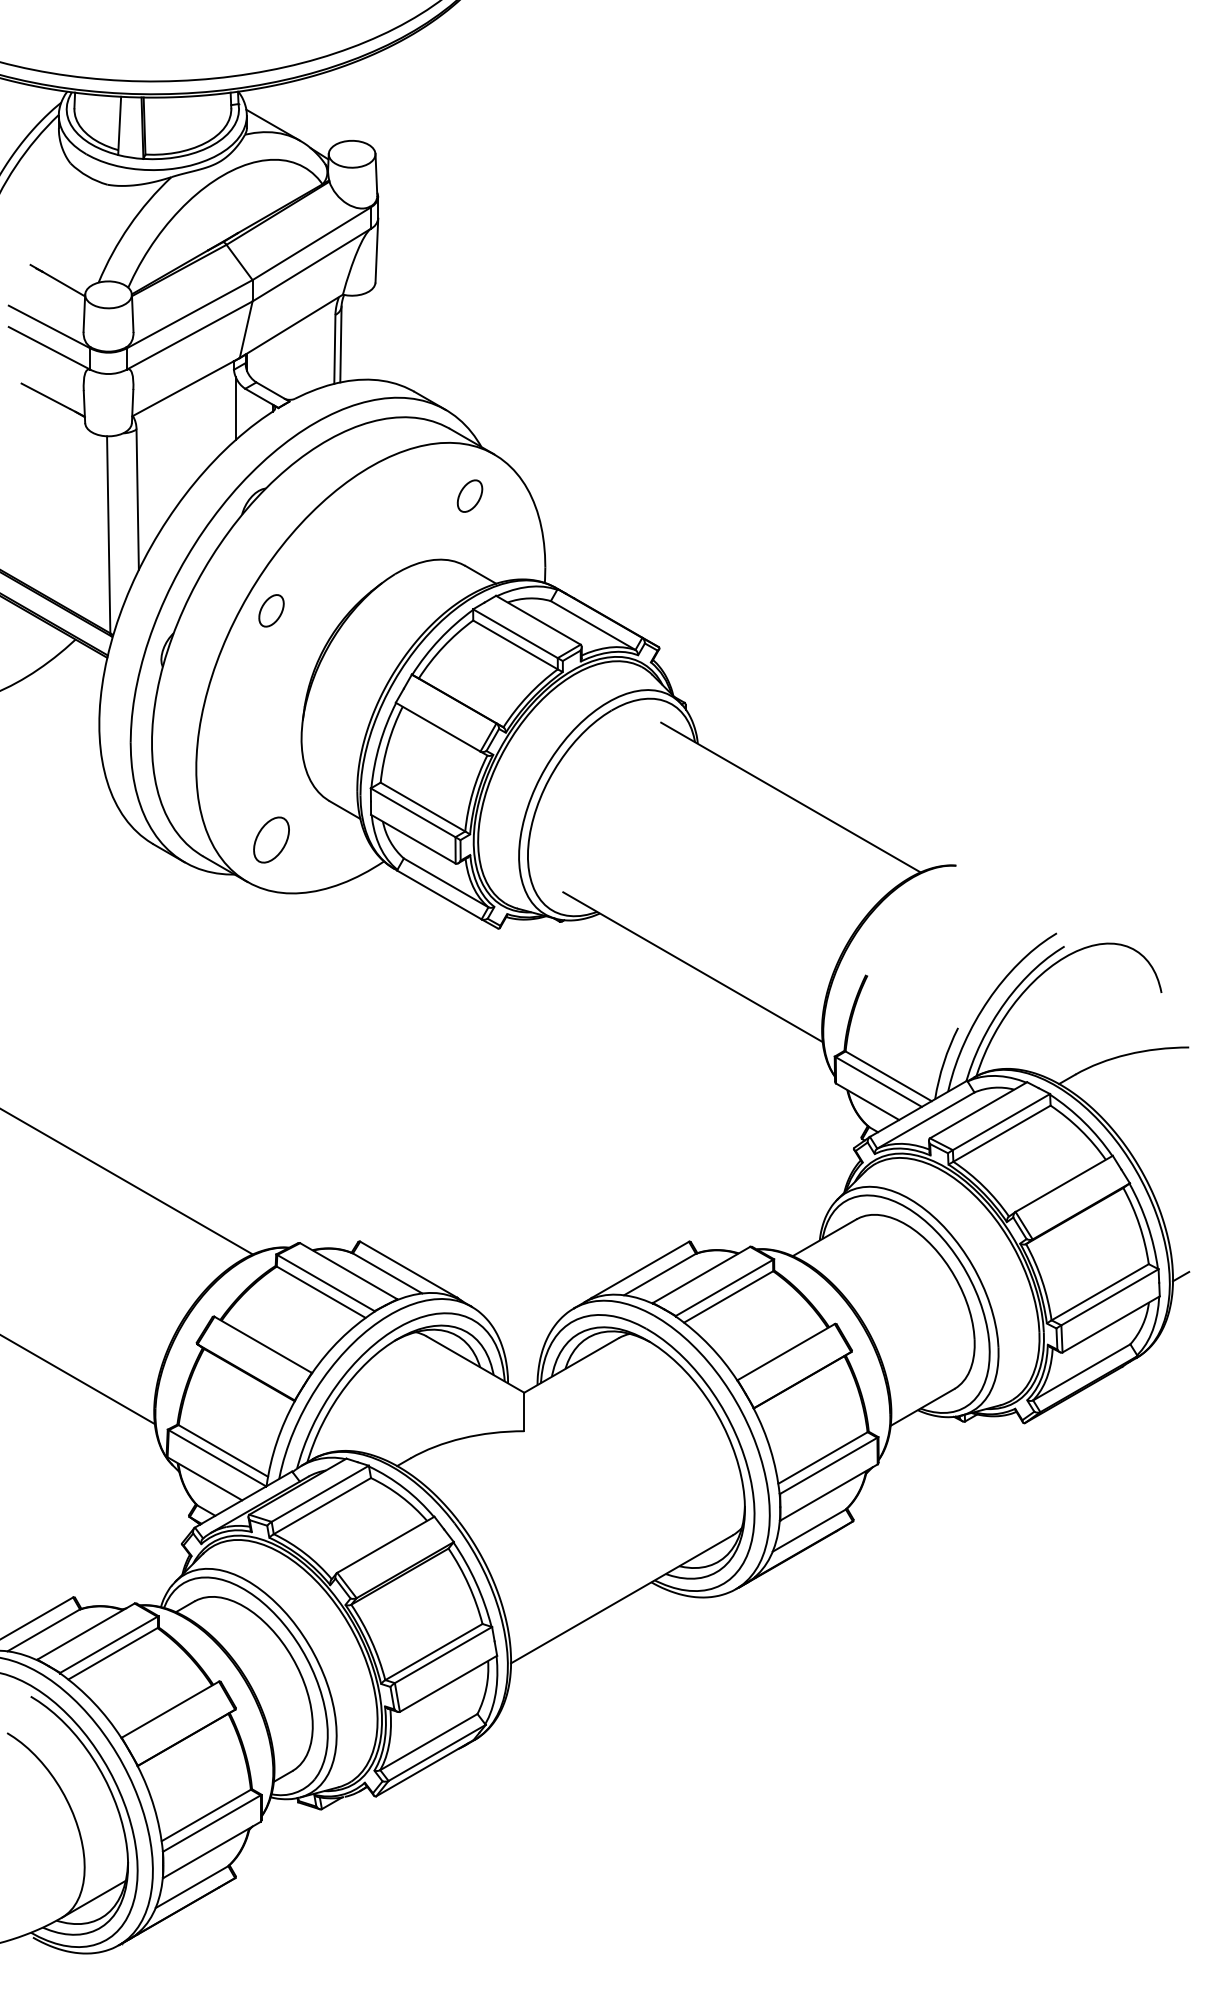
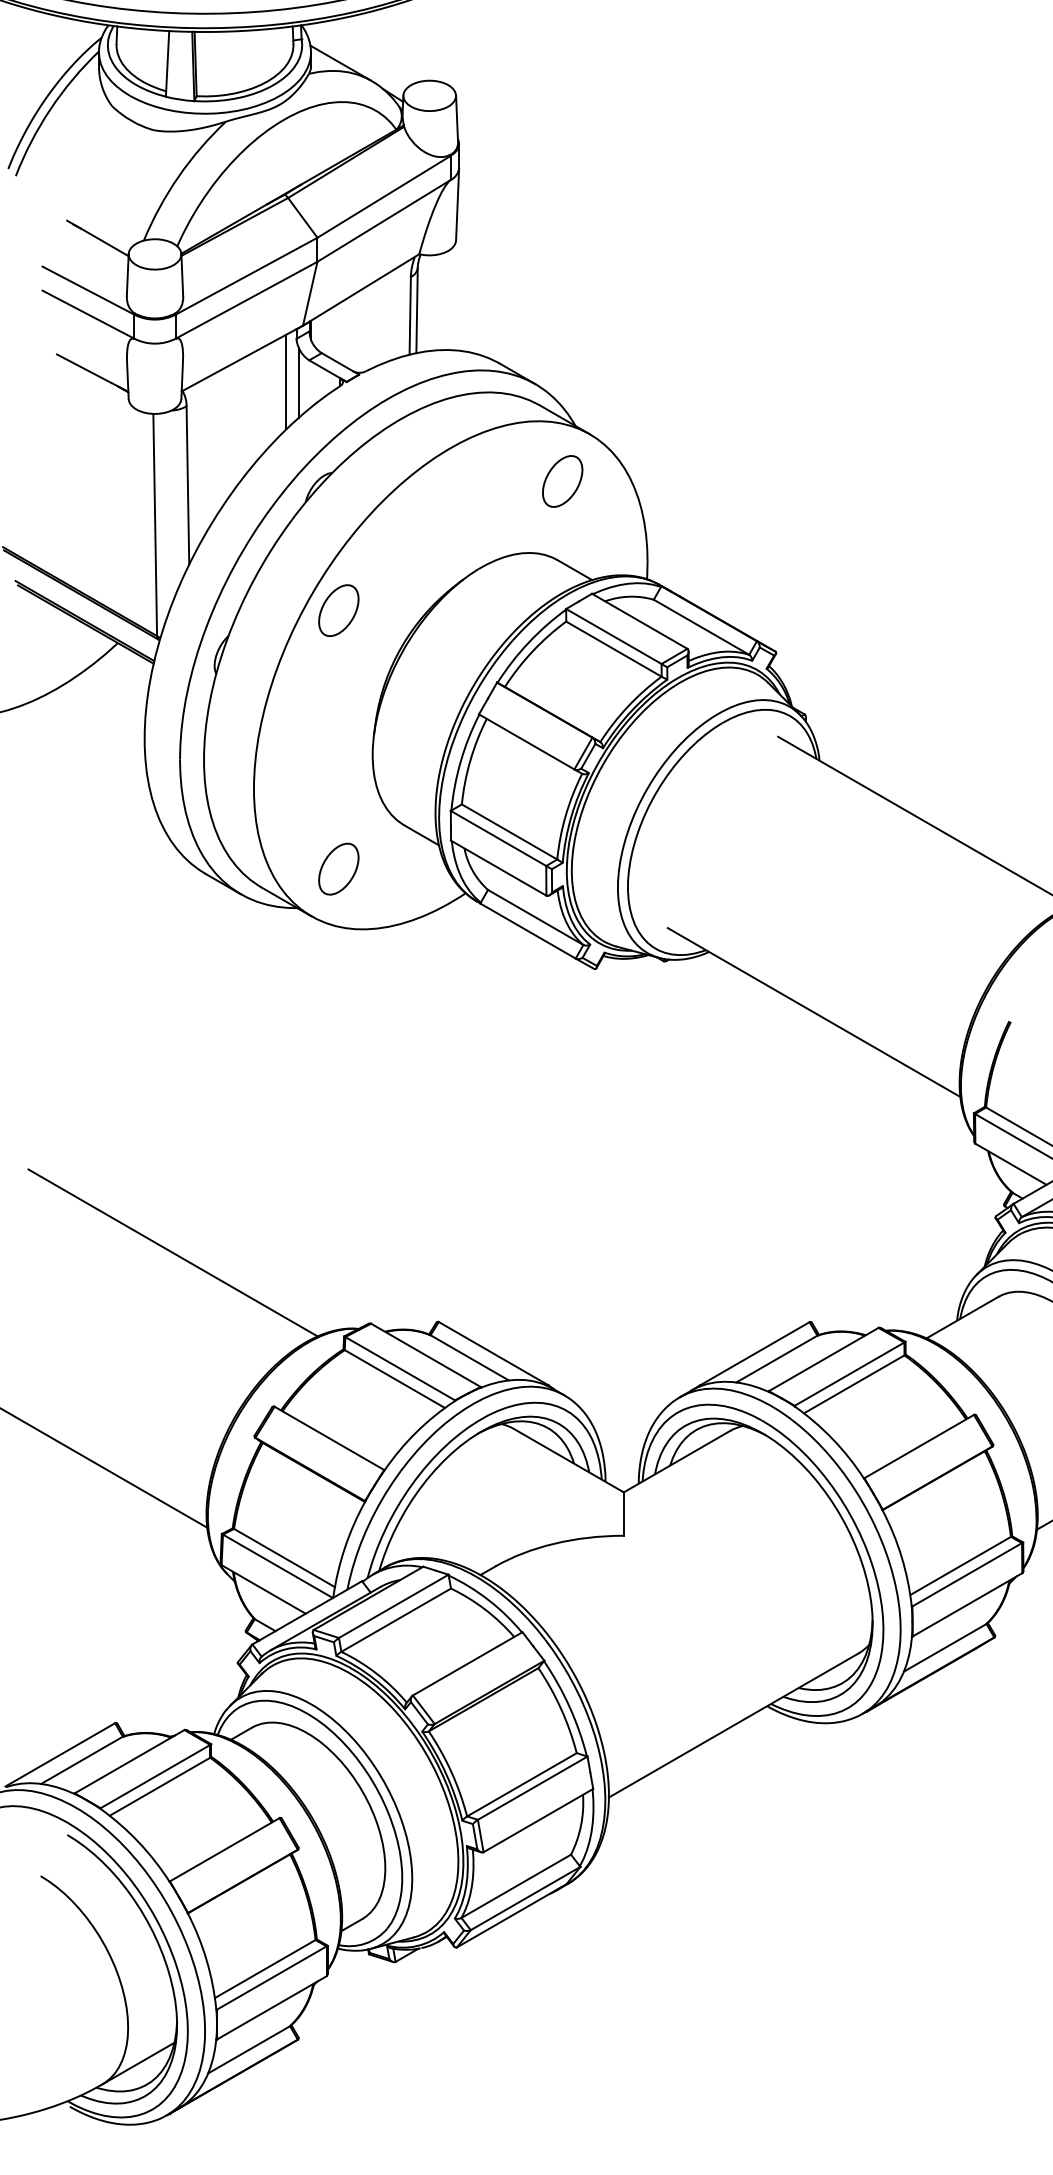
line: (224, 408) -> (285, 382), added
part: (469, 495) -> (562, 480), size x1.43
part: (271, 610) -> (338, 610), size x1.43

